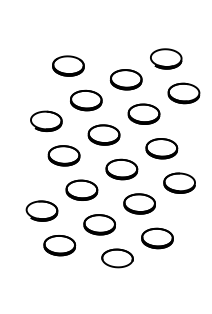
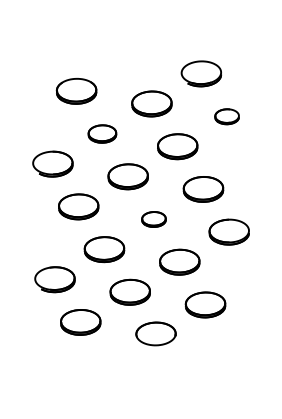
part: (183, 93) -> (226, 116), size x0.6
part: (86, 100) -> (102, 133), size x0.7
part: (121, 169) -> (153, 219), size x0.6

